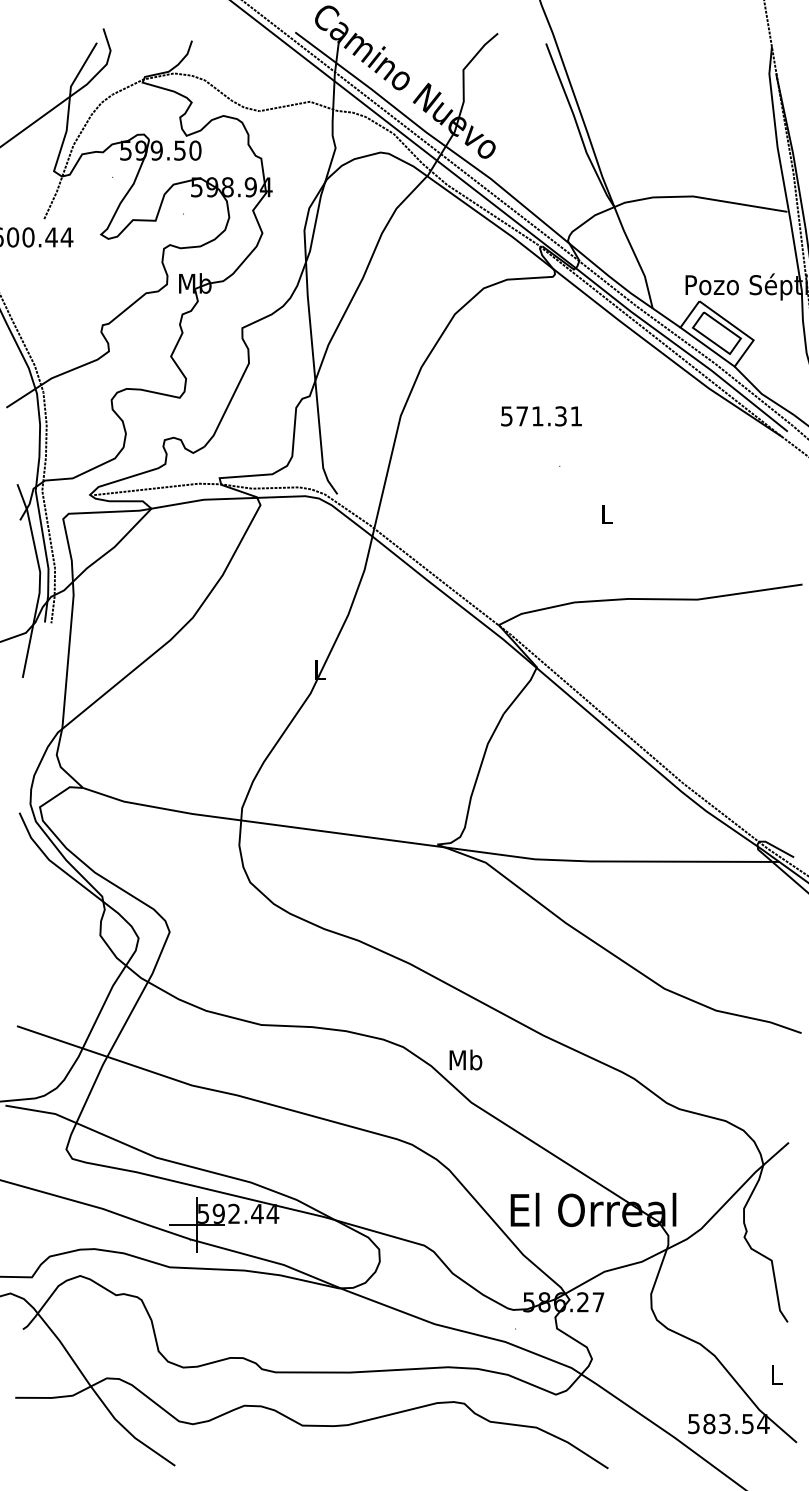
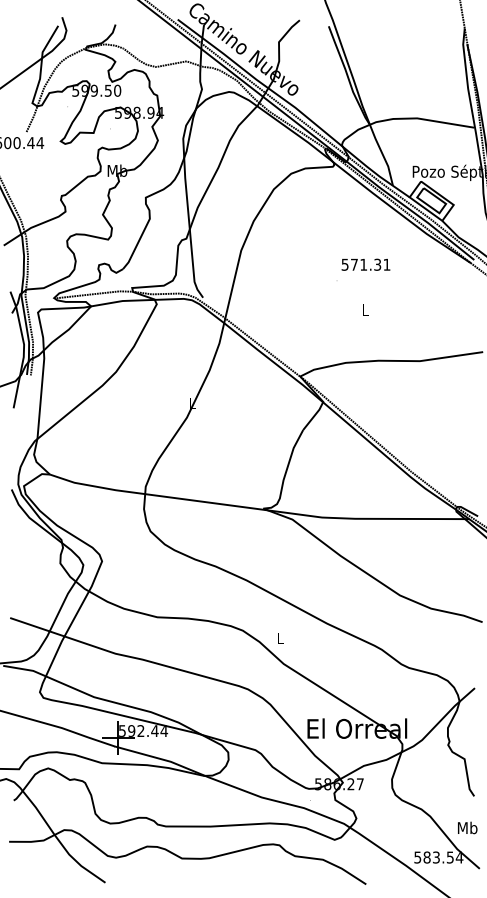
text: (540, 415) -> (365, 264), moved
text: (465, 1060) -> (280, 638), Mb -> L
text: (776, 1374) -> (467, 827), L -> Mb

